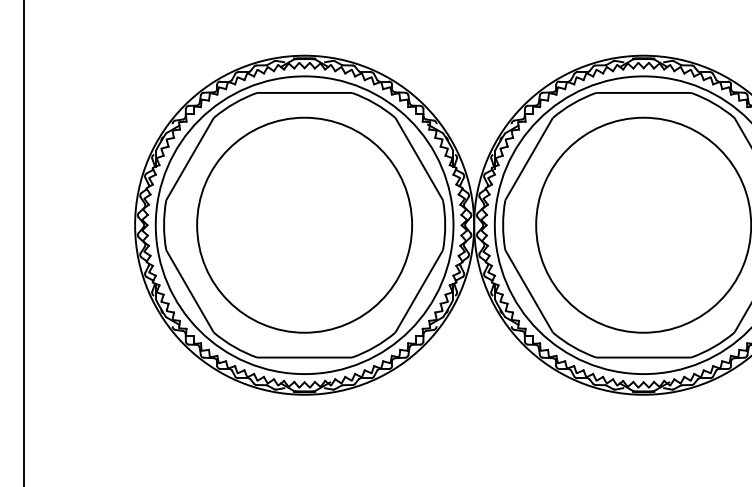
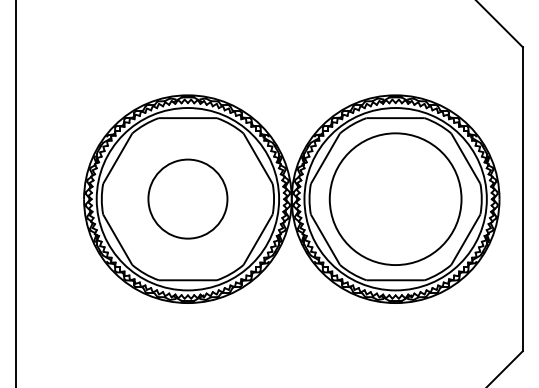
circle: (303, 224) -> (187, 198), size x0.6

